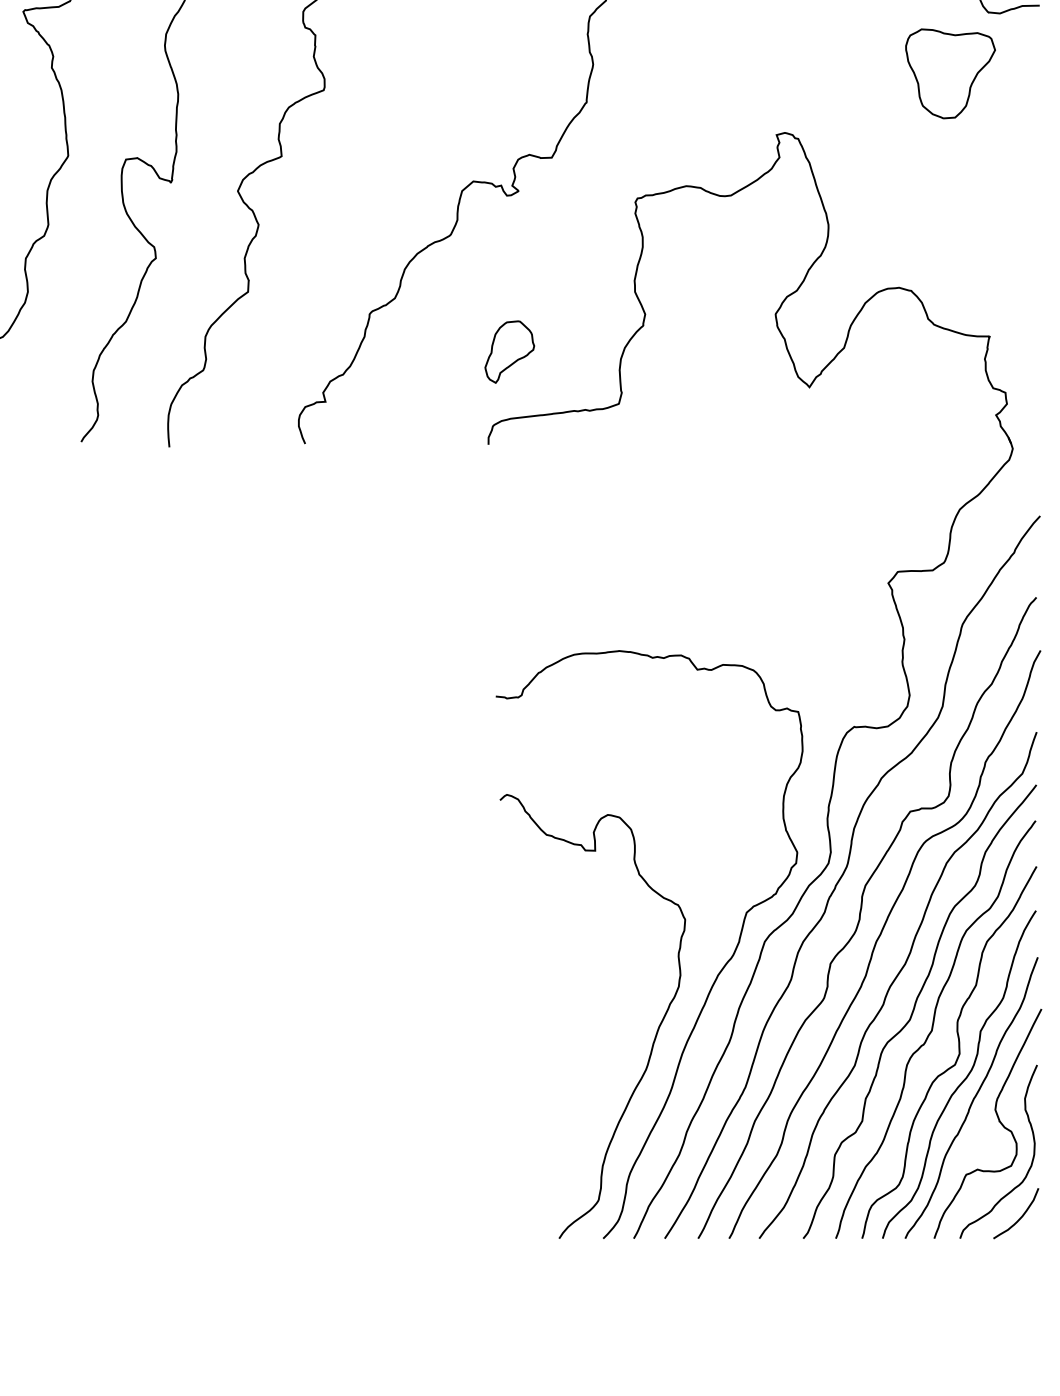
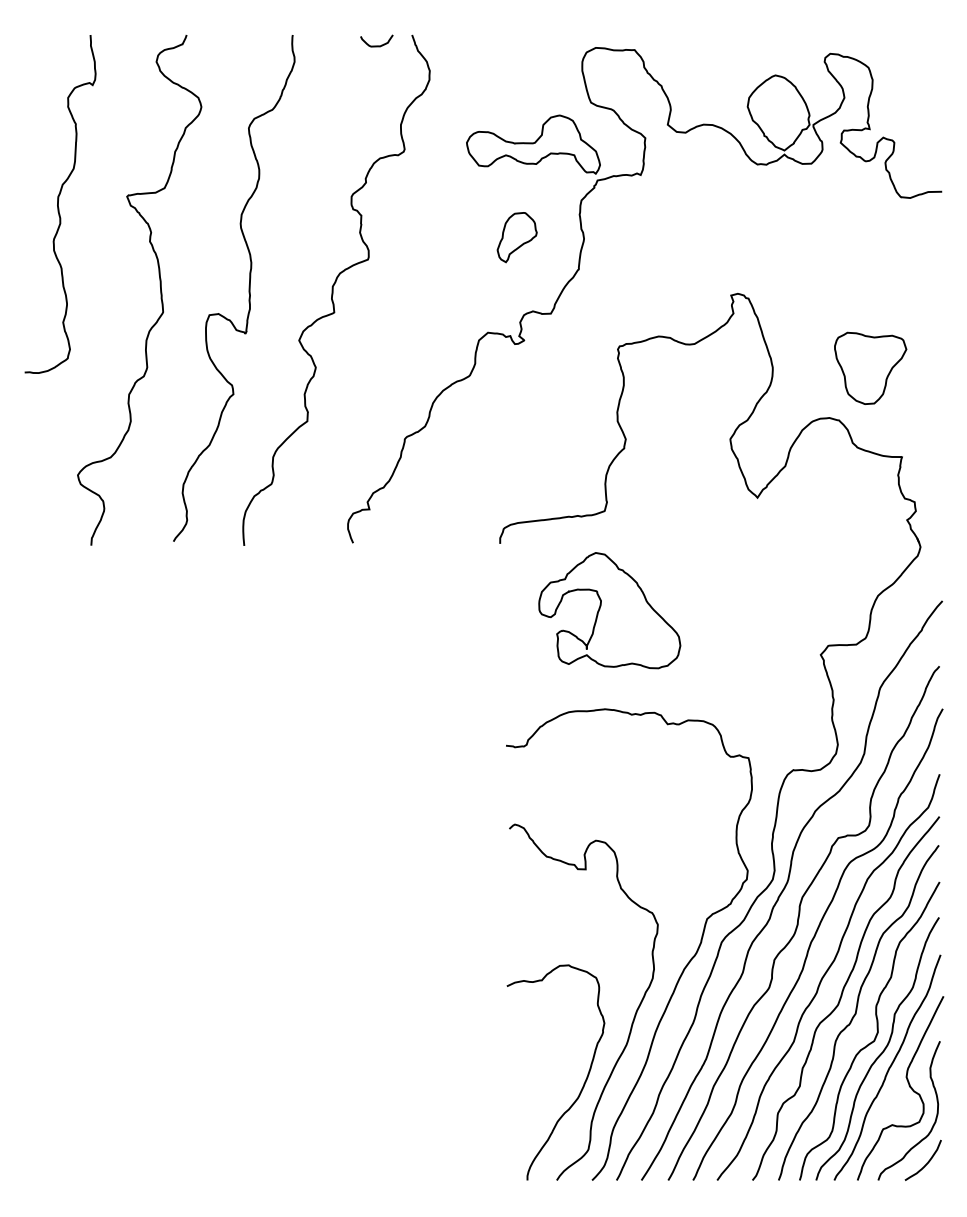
part: (950, 72) -> (870, 367), moved
part: (508, 352) -> (516, 237), moved
part: (624, 527) -> (609, 610), added
curve: (592, 1117) -> (583, 1083), added

